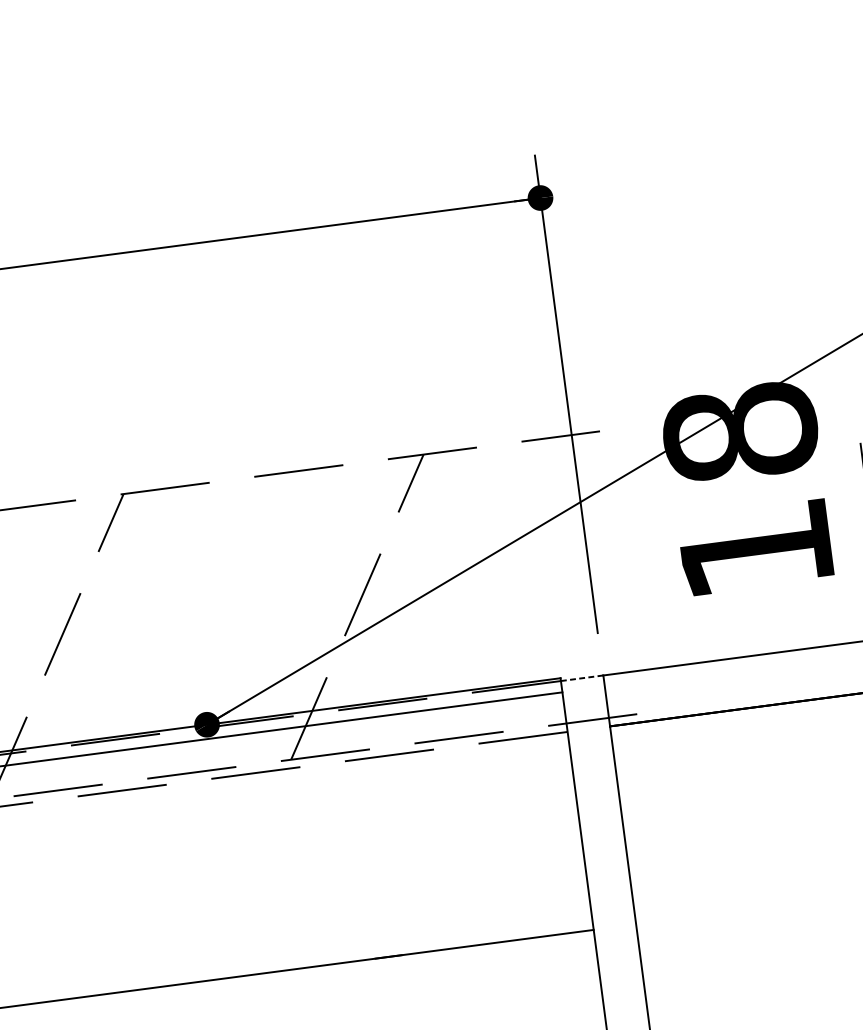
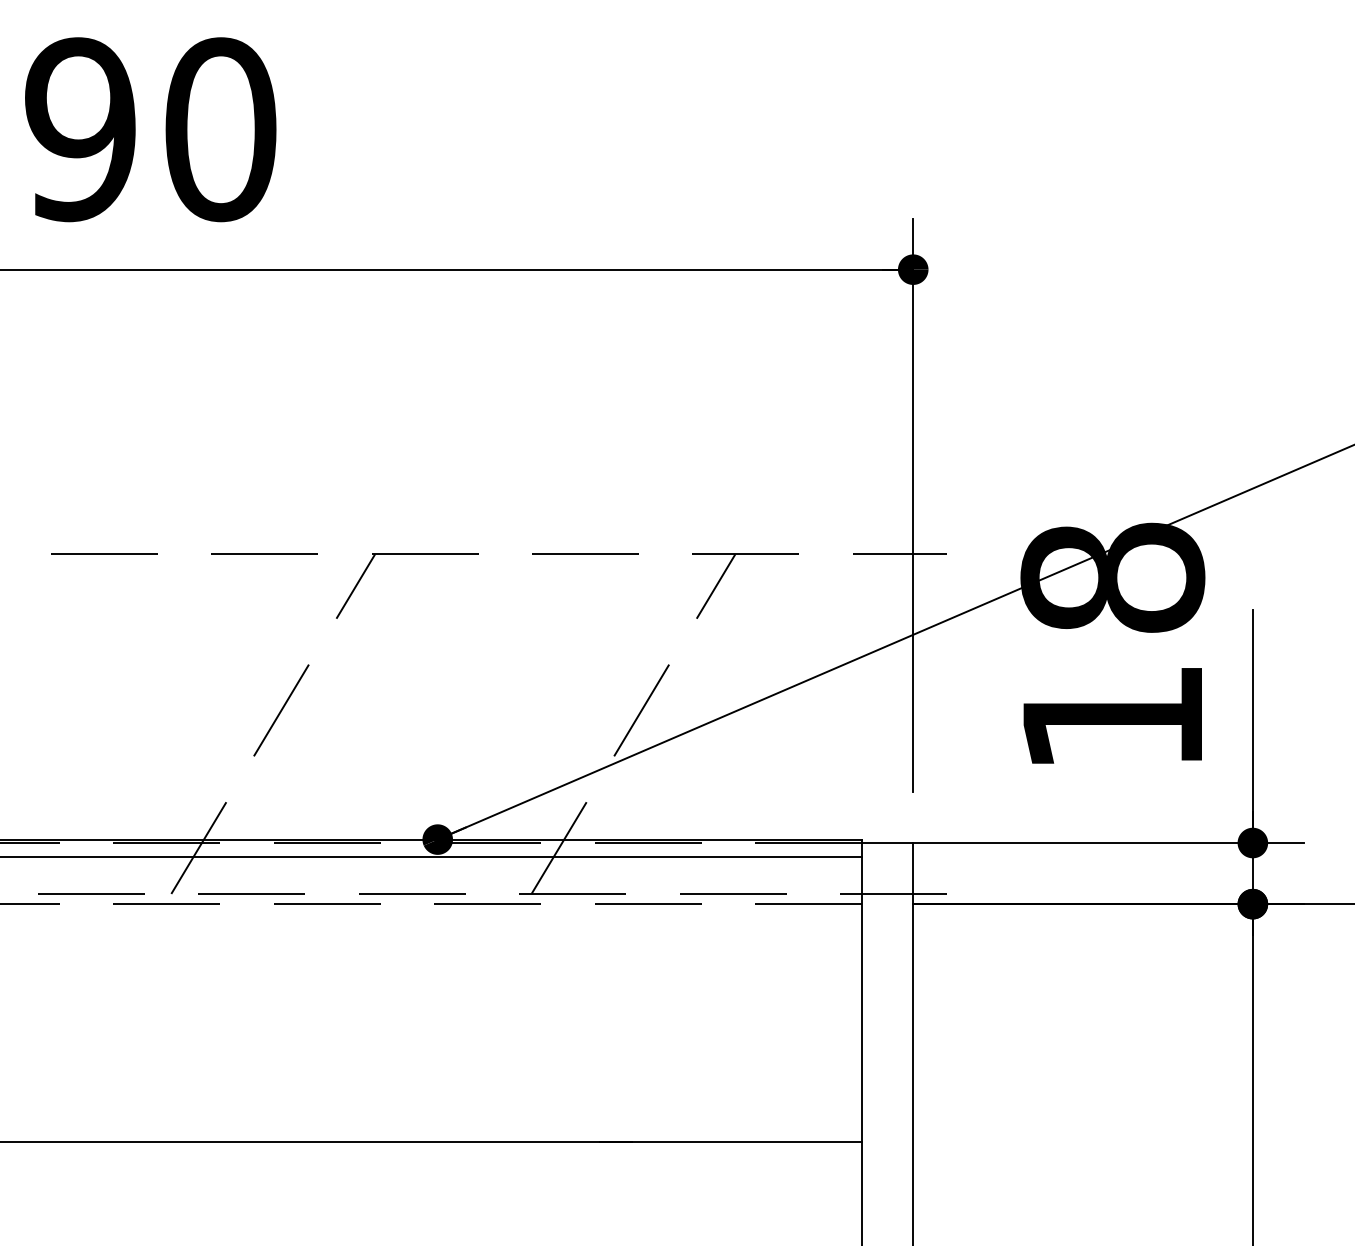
line: (581, 678) -> (887, 843), dashed -> solid

